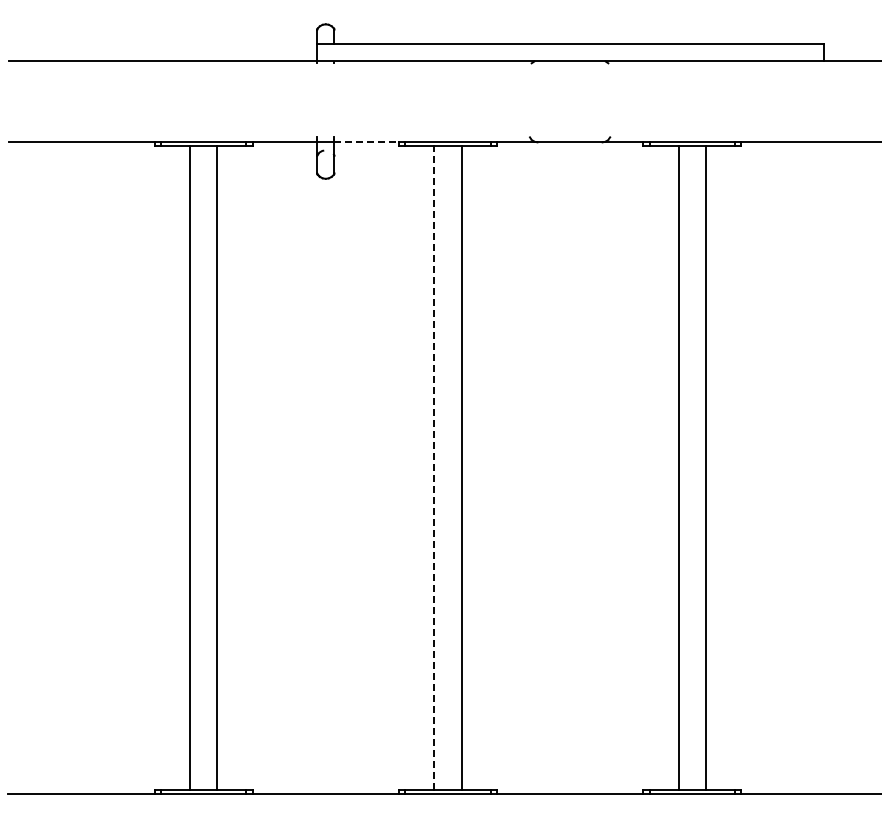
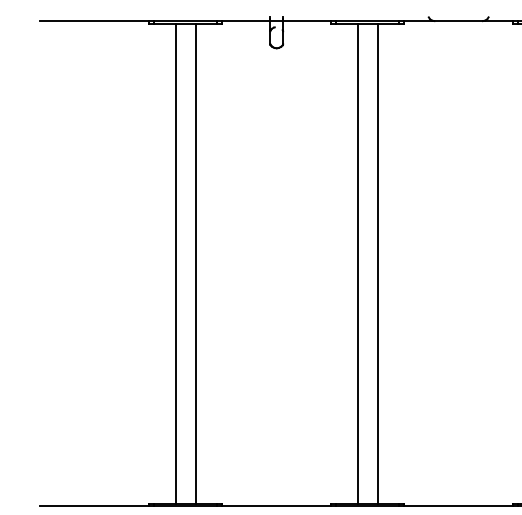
line: (367, 142) -> (307, 21), dashed -> solid
line: (434, 467) -> (357, 263), dashed -> solid

